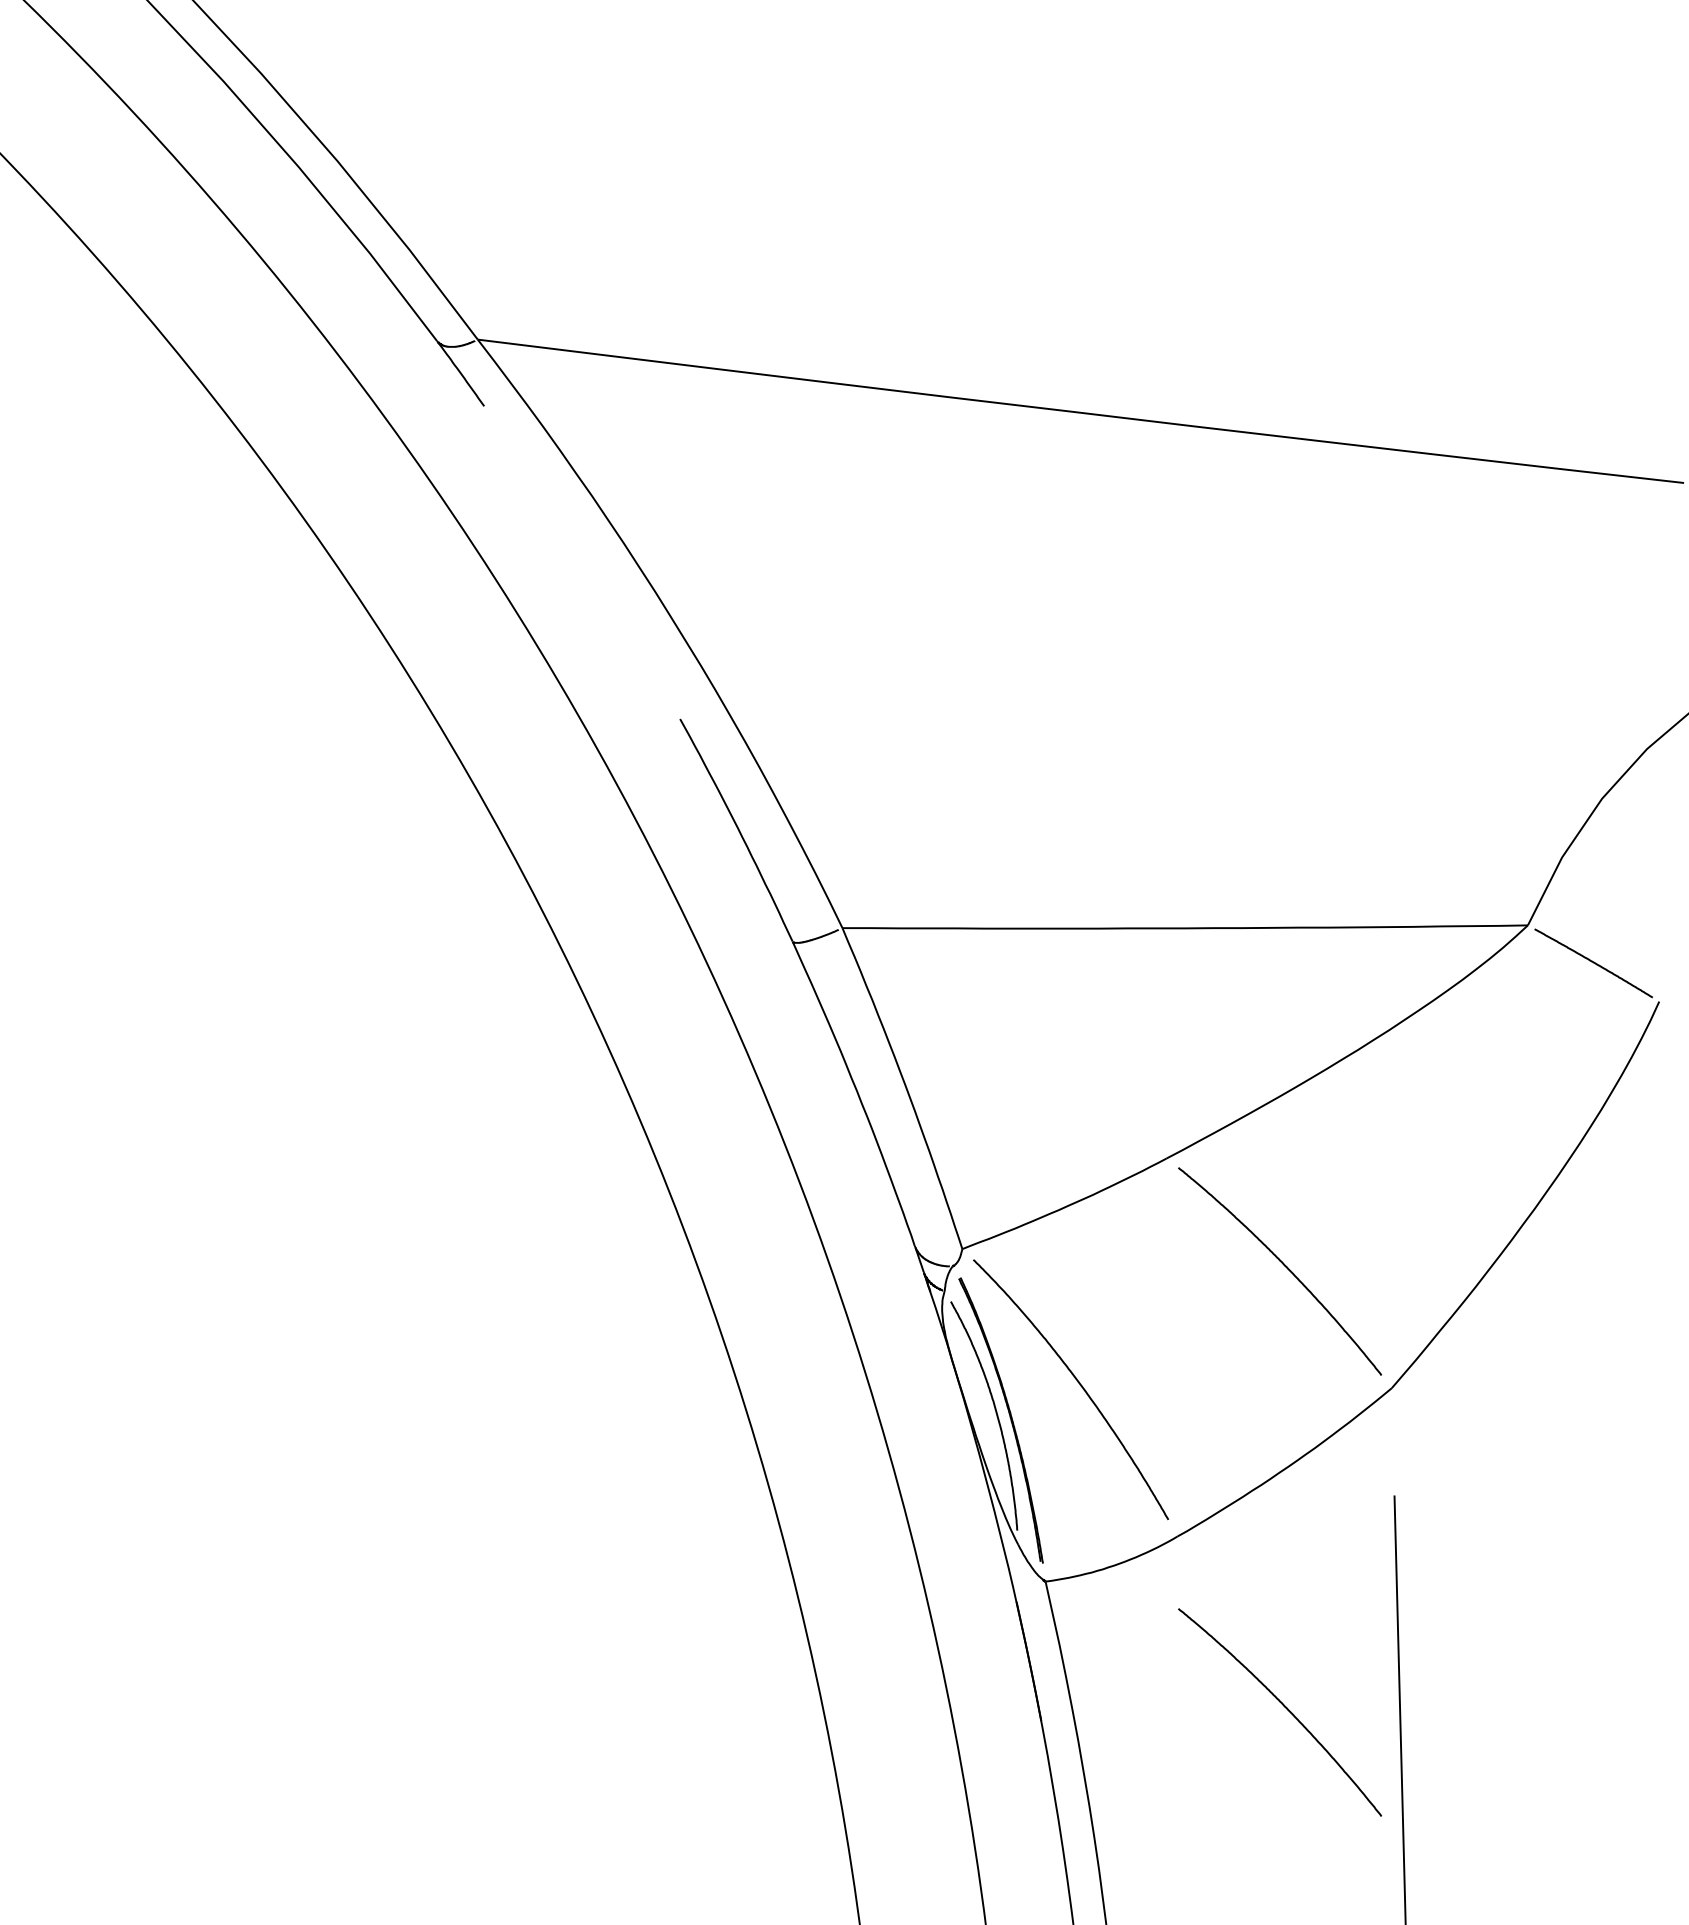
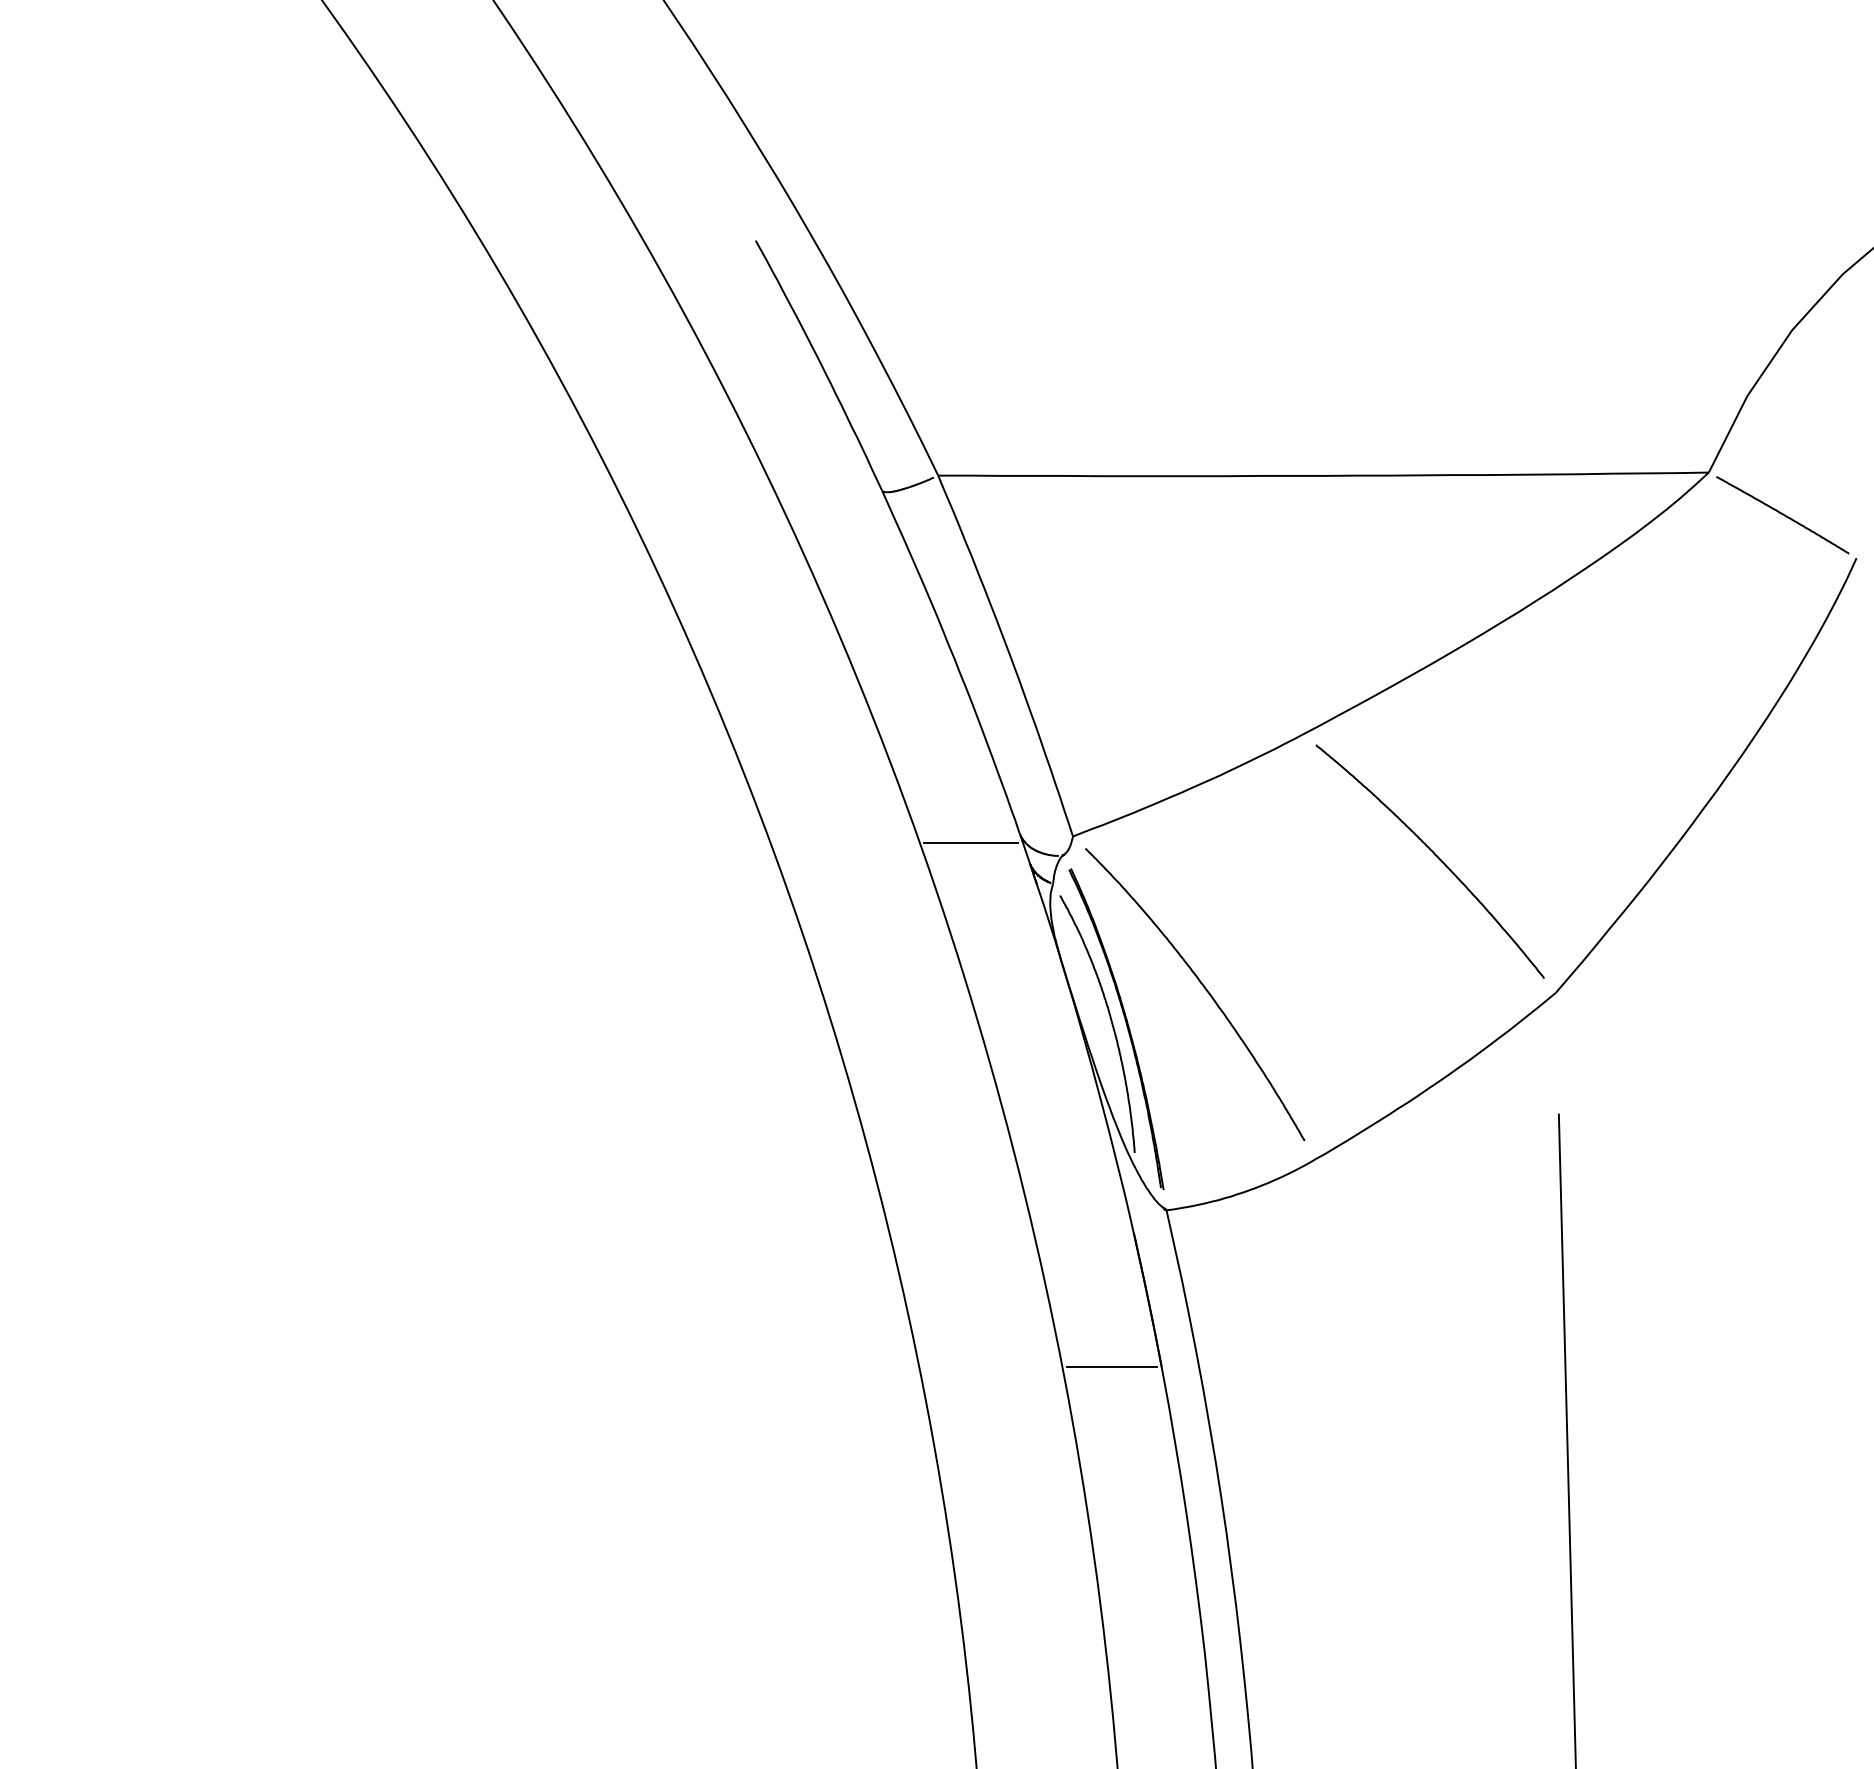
line: (871, 1254) -> (970, 842), added
curve: (1284, 1707) -> (1435, 1351), removed
line: (996, 1720) -> (1111, 1366), added

